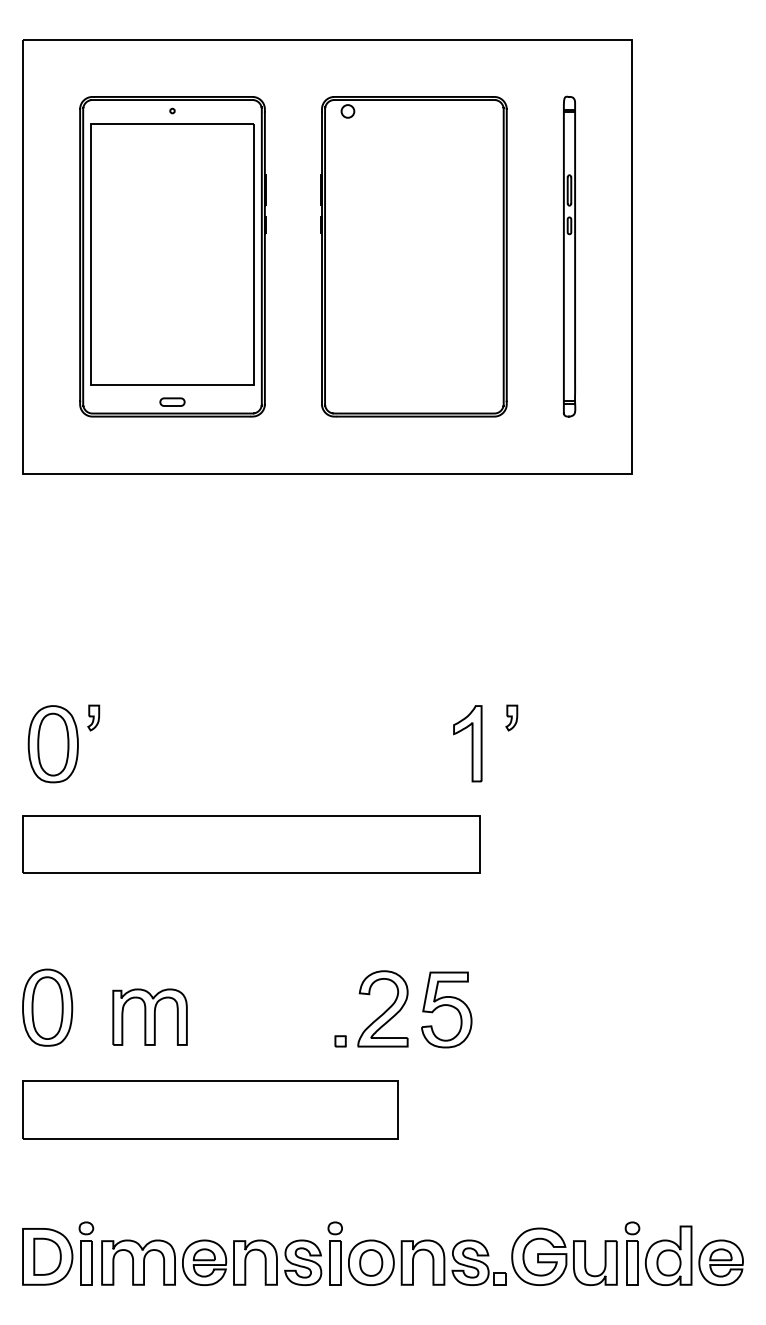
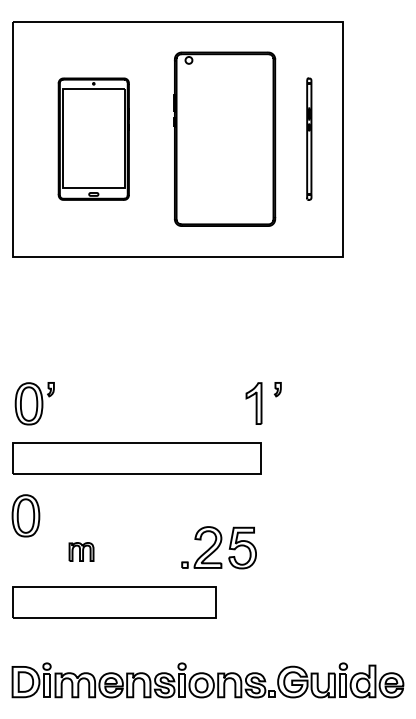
part: (172, 255) -> (93, 138), size x0.7
part: (570, 255) -> (309, 138), size x0.7
part: (46, 1007) -> (25, 515), moved
part: (149, 1016) -> (81, 551), size x0.6

